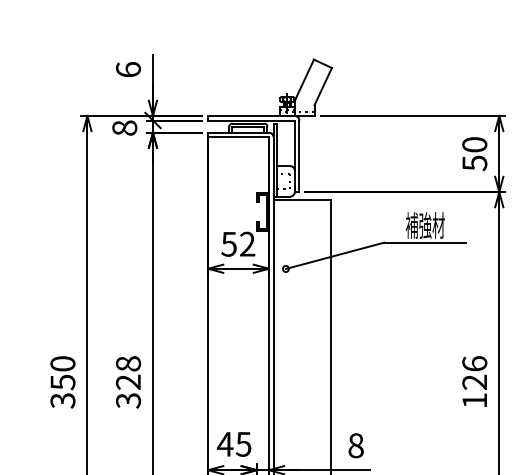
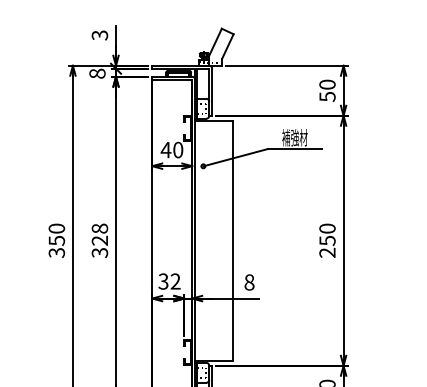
text: (127, 69) -> (99, 35), 6 -> 3
text: (237, 244) -> (171, 150), 52 -> 40
text: (474, 381) -> (327, 240), 126 -> 250
text: (234, 444) -> (169, 281), 45 -> 32

